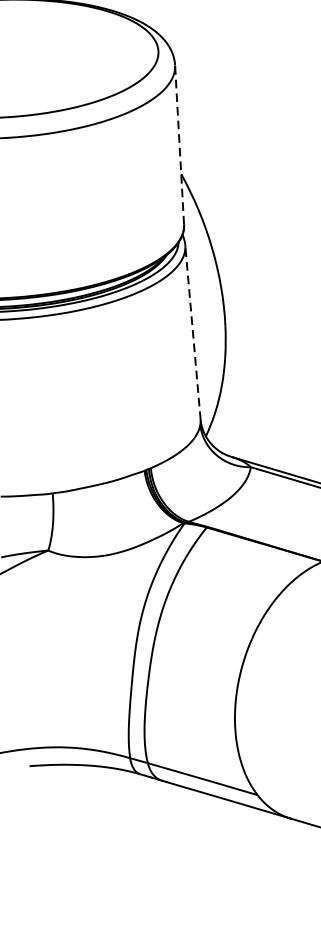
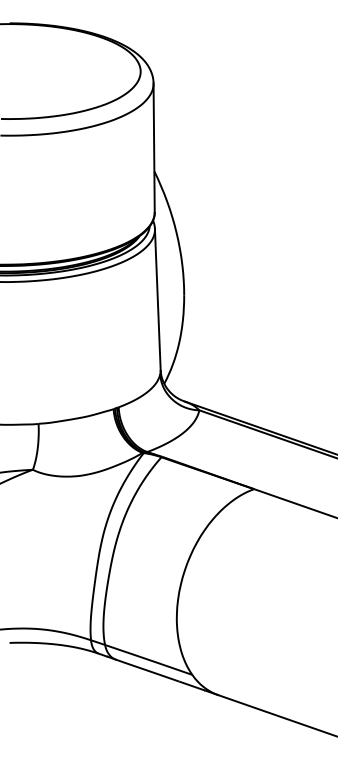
line: (179, 144) -> (154, 147), dashed -> solid
line: (192, 332) -> (157, 299), dashed -> solid

